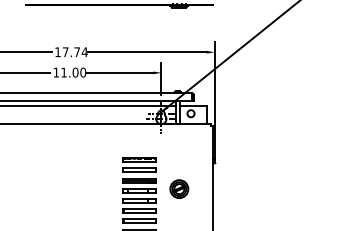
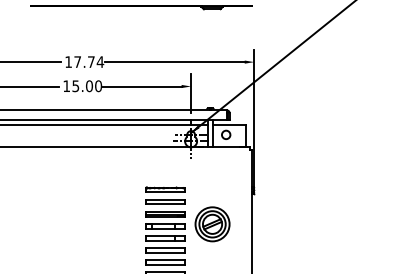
text: (63, 72) -> (75, 86), 11.00 -> 15.00
part: (178, 188) -> (211, 223), size x1.6

